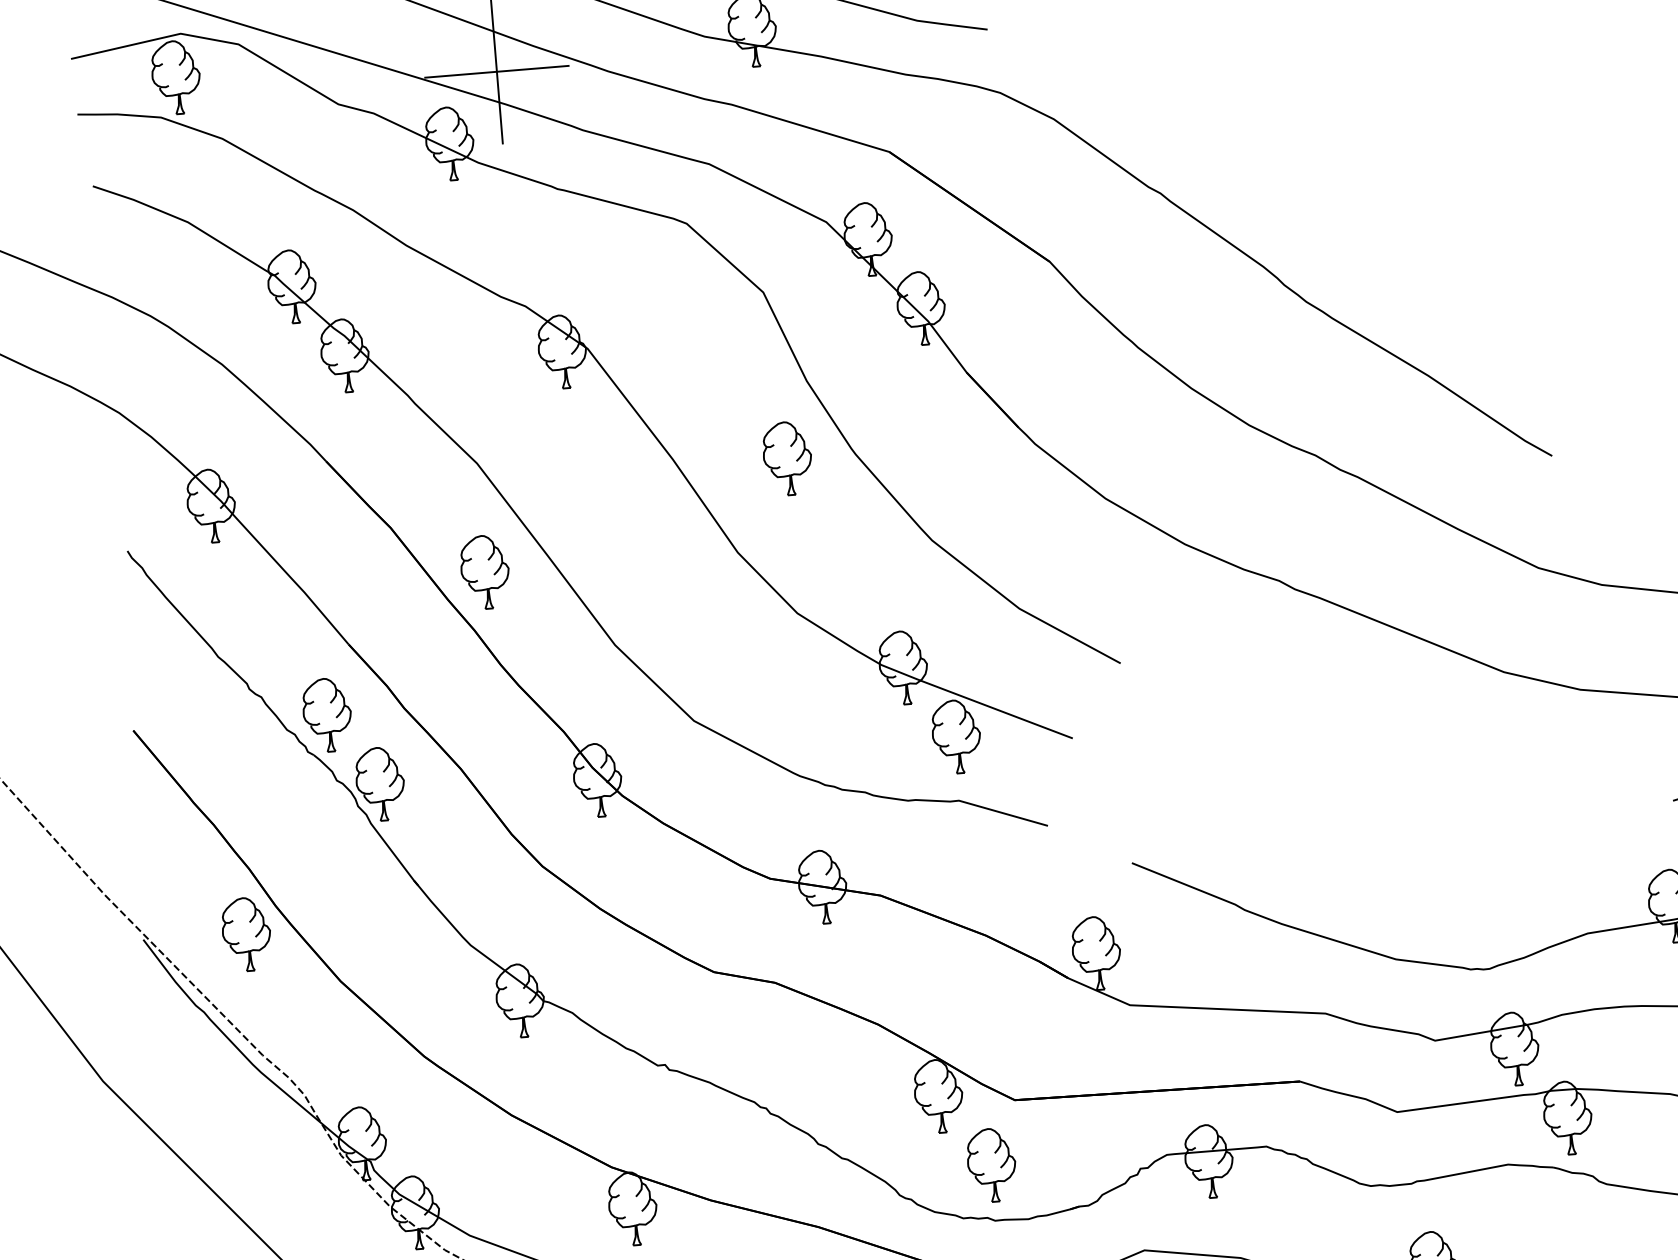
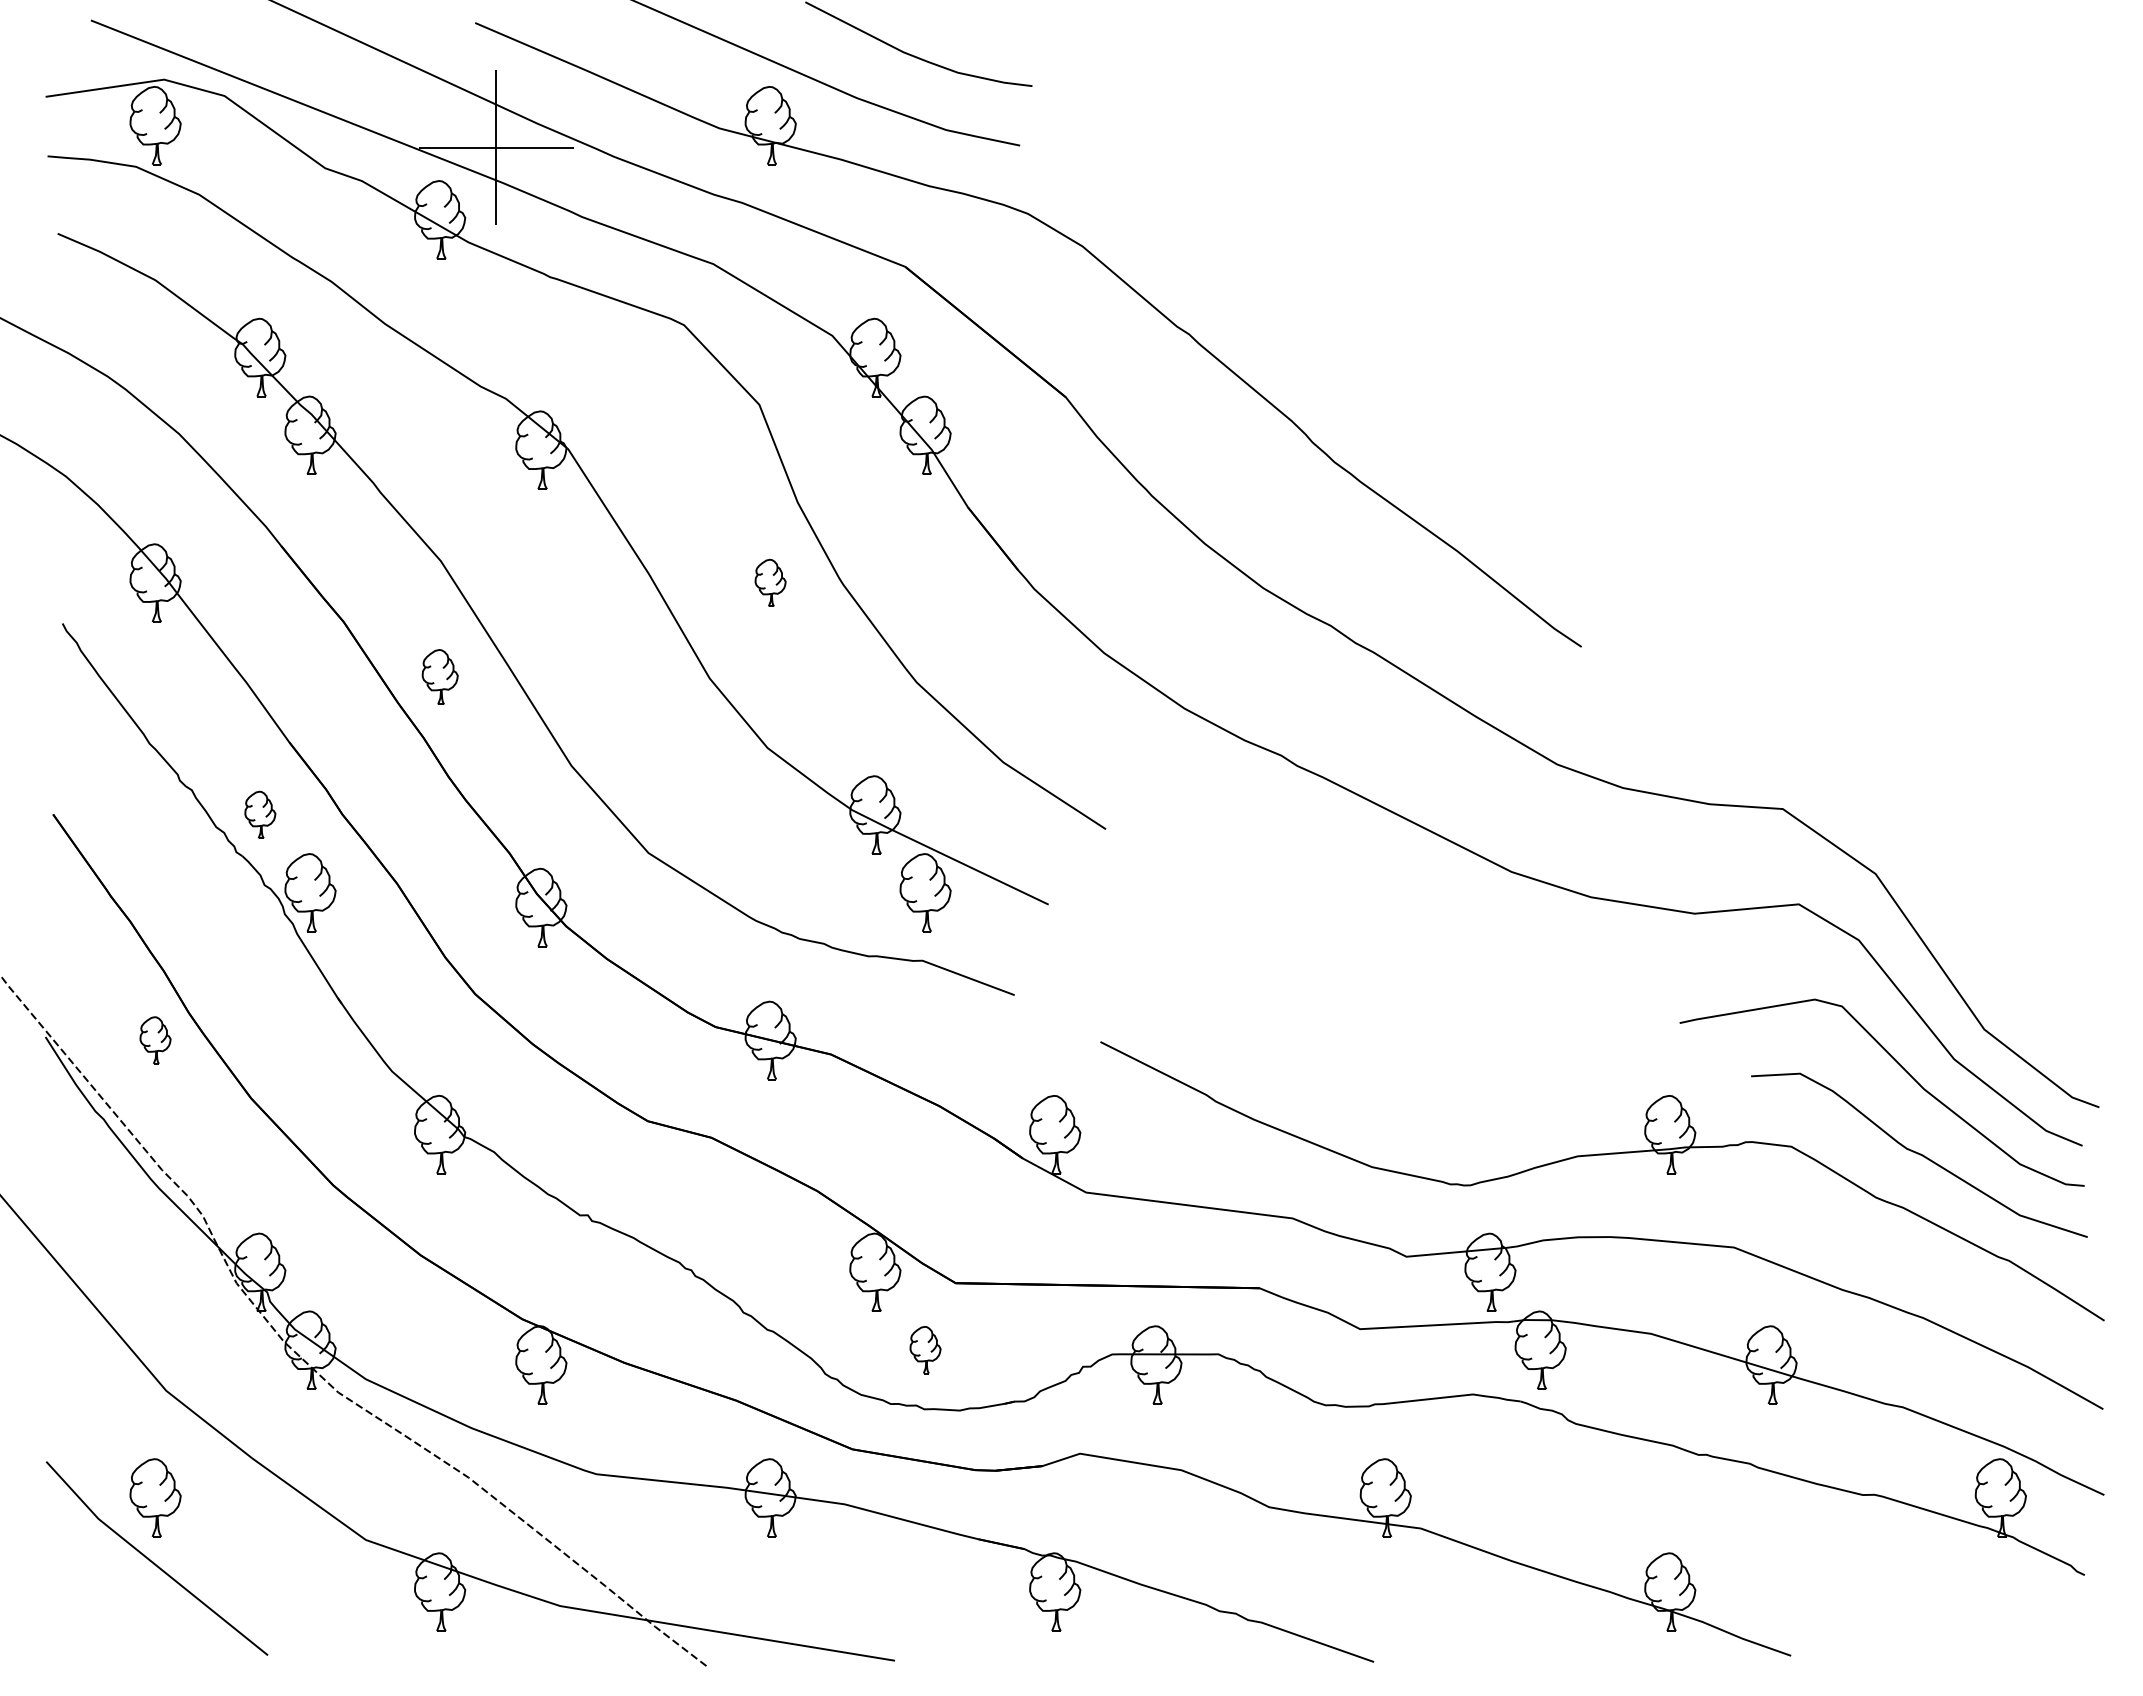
part: (787, 458) -> (770, 582), size x0.6
part: (485, 571) -> (440, 676), size x0.7
part: (327, 714) -> (260, 814), size x0.6
part: (246, 934) -> (155, 1040), size x0.6
part: (991, 1164) -> (925, 1349), size x0.6

